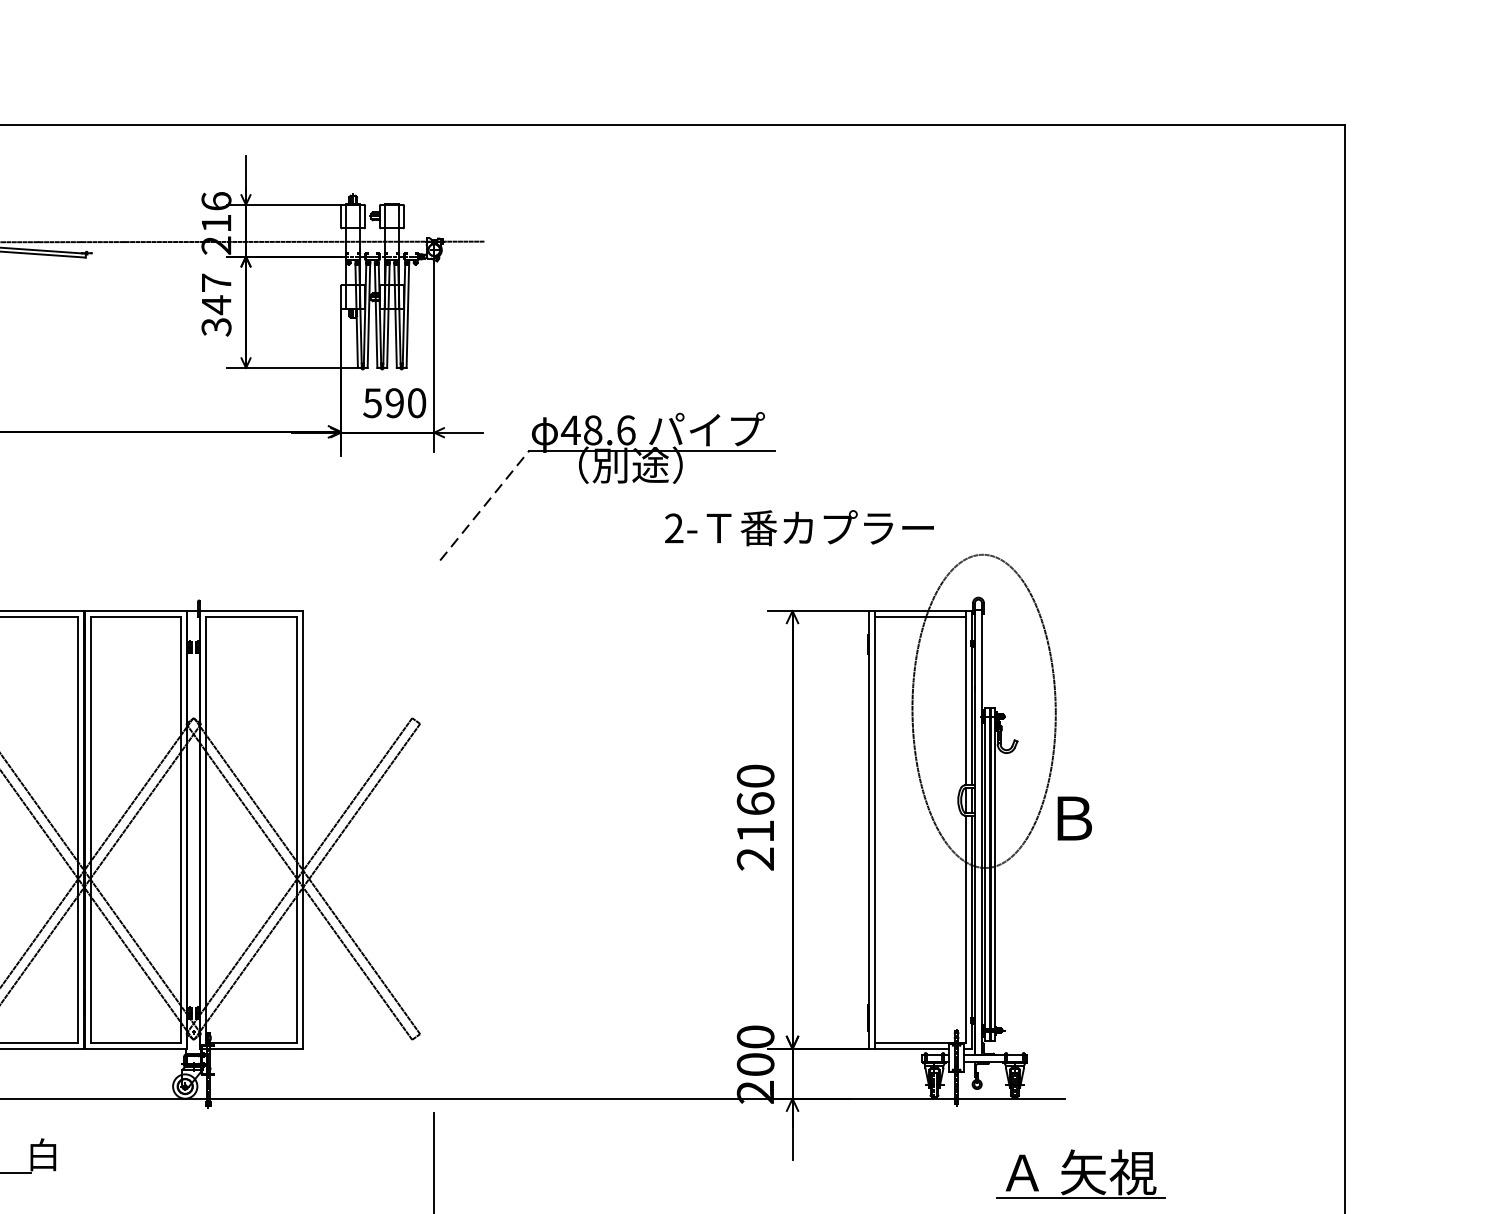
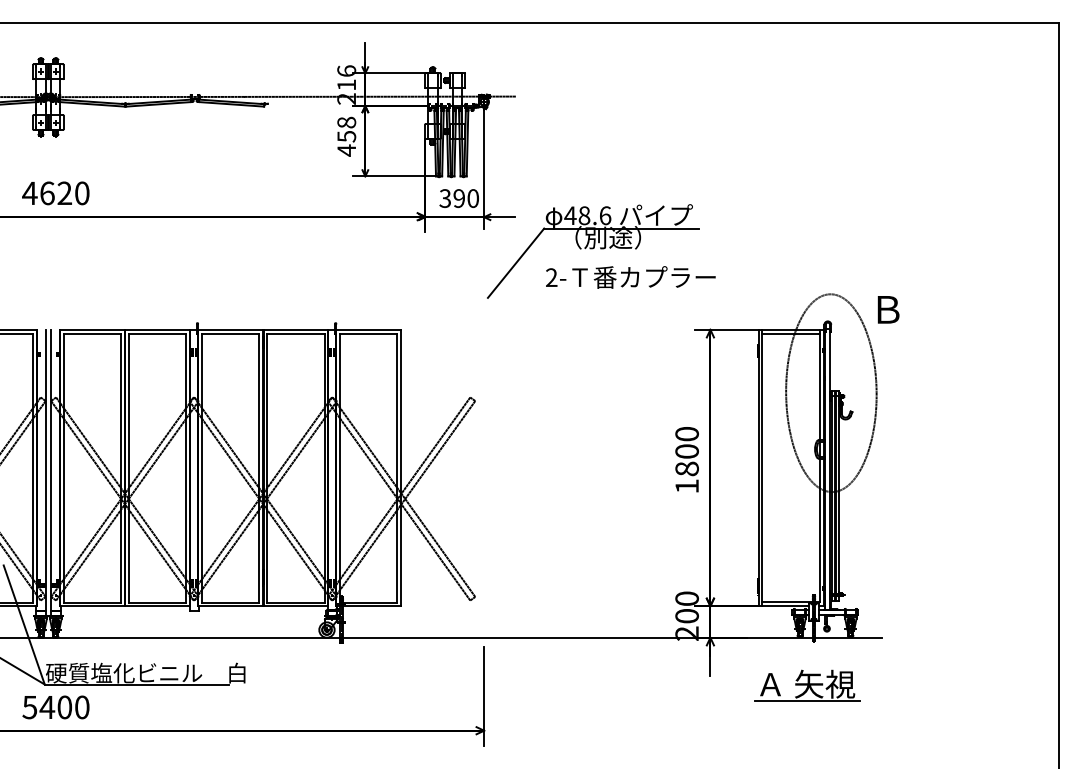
text: (216, 304) -> (346, 136), 347 -> 458
text: (372, 403) -> (445, 198), 590 -> 390
line: (485, 506) -> (516, 263), dashed -> solid
text: (799, 528) -> (630, 277), moved
text: (1074, 818) -> (888, 309), moved
text: (754, 830) -> (686, 468), 2160 -> 1800
part: (1080, 1174) -> (807, 685), moved

